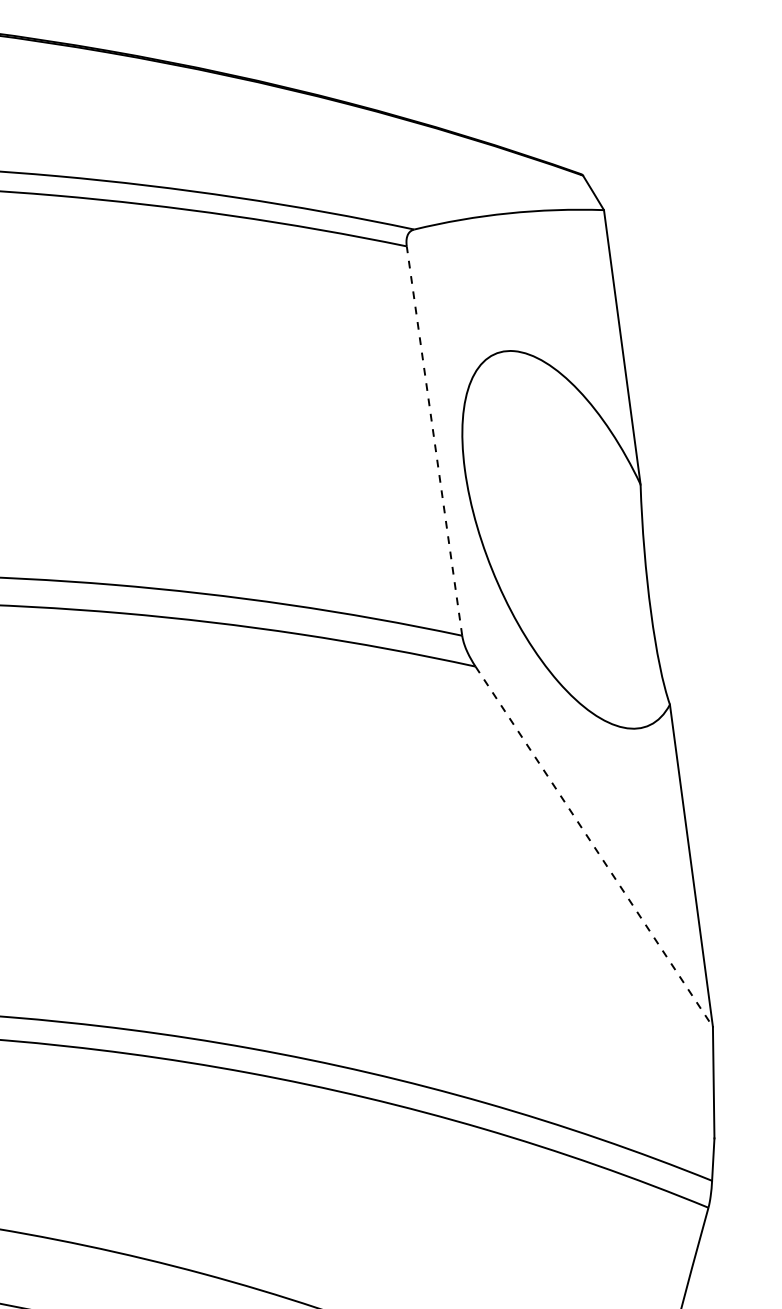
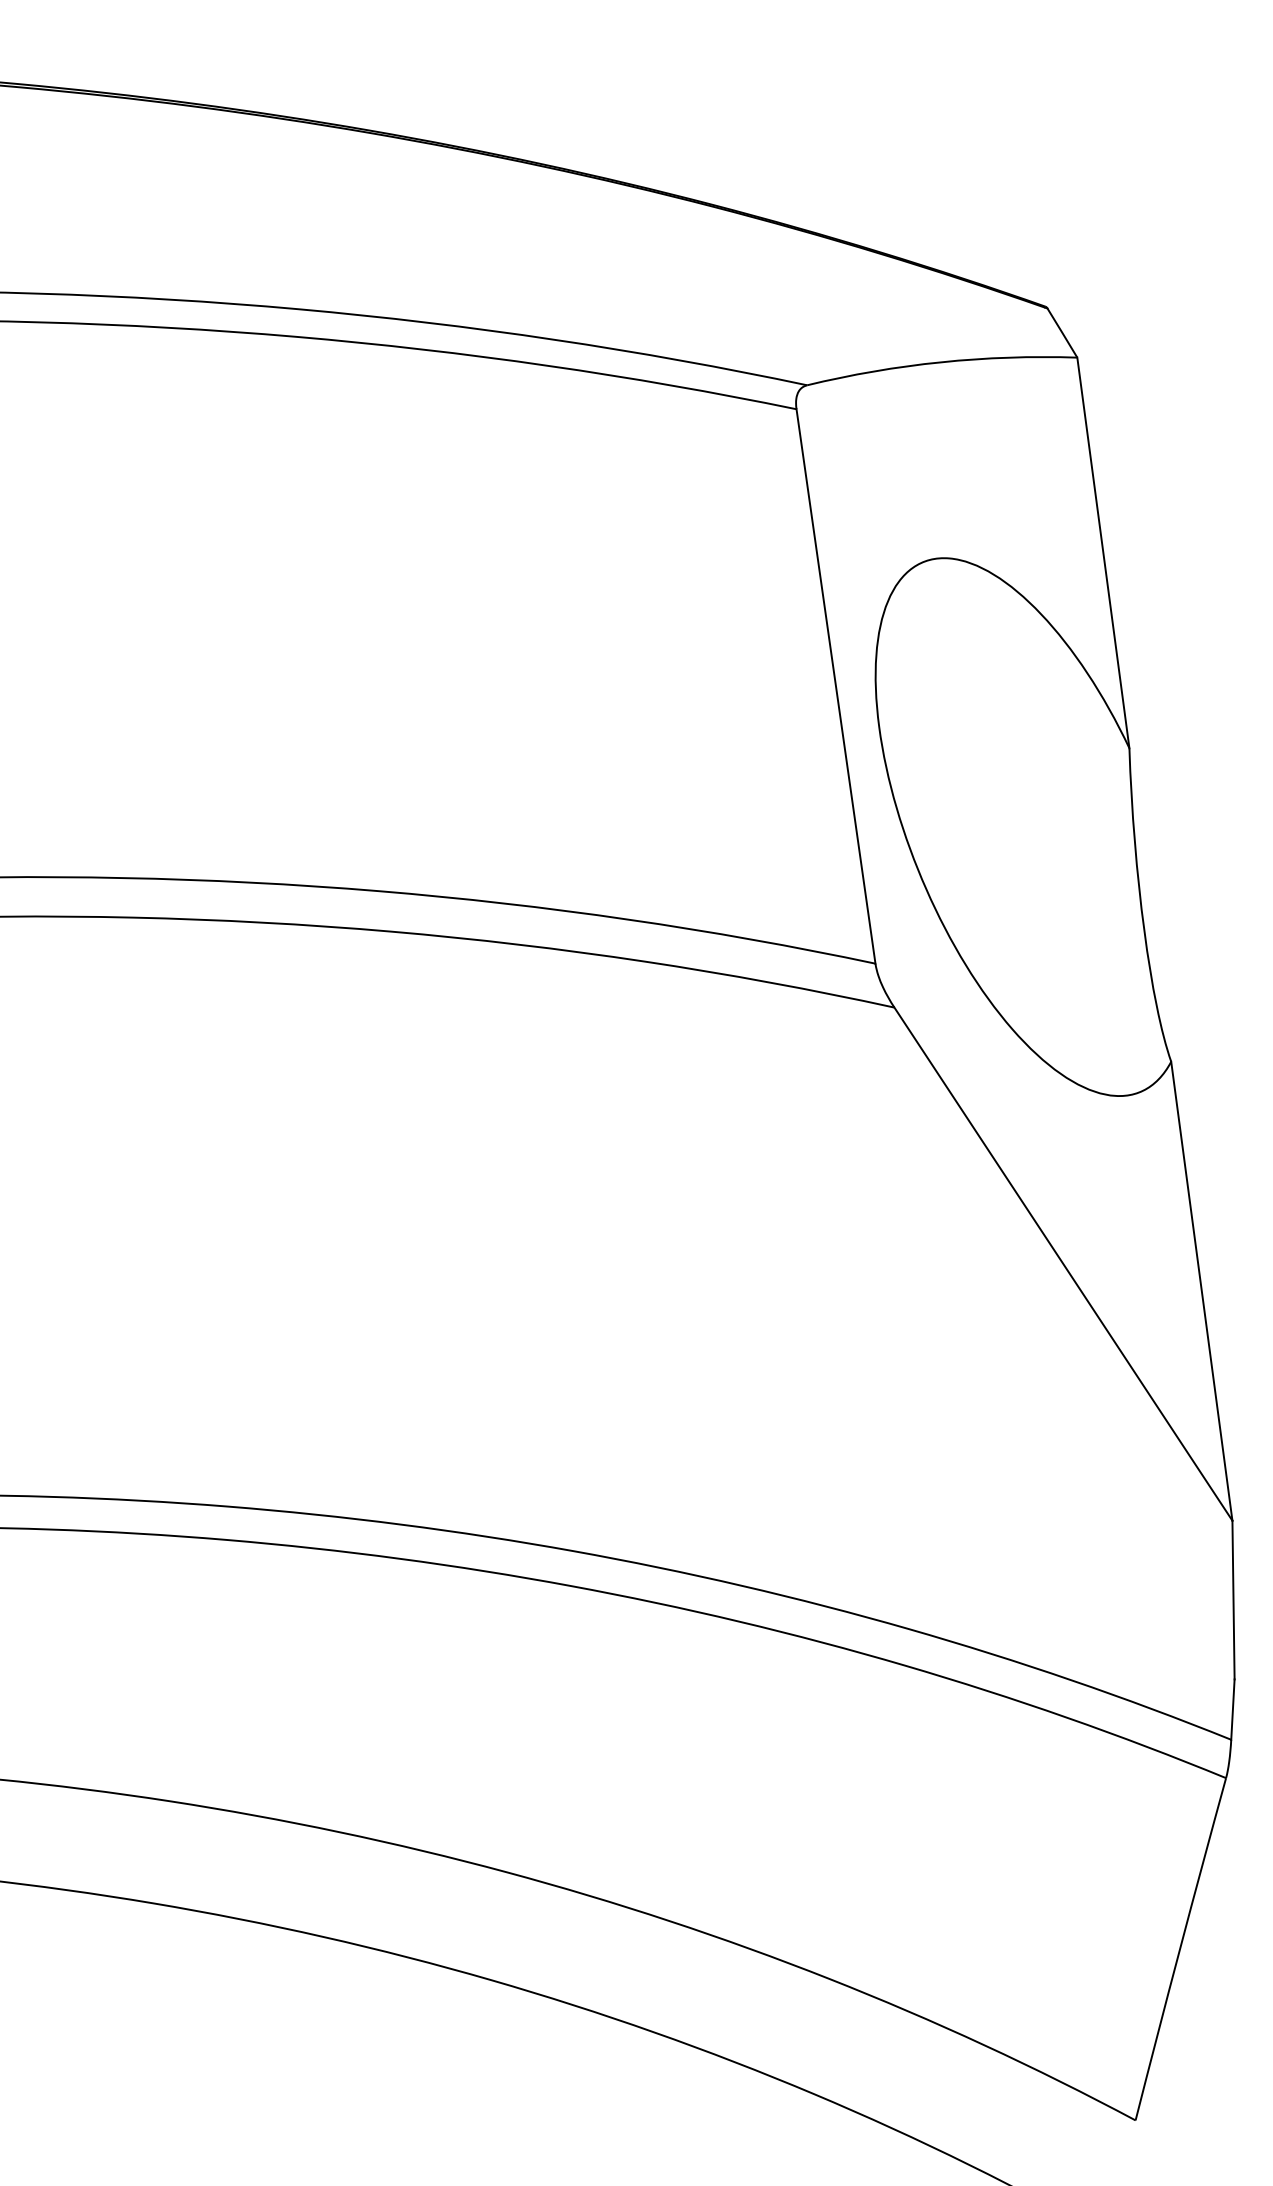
line: (434, 440) -> (835, 685), dashed -> solid
line: (594, 847) -> (1063, 1264), dashed -> solid

